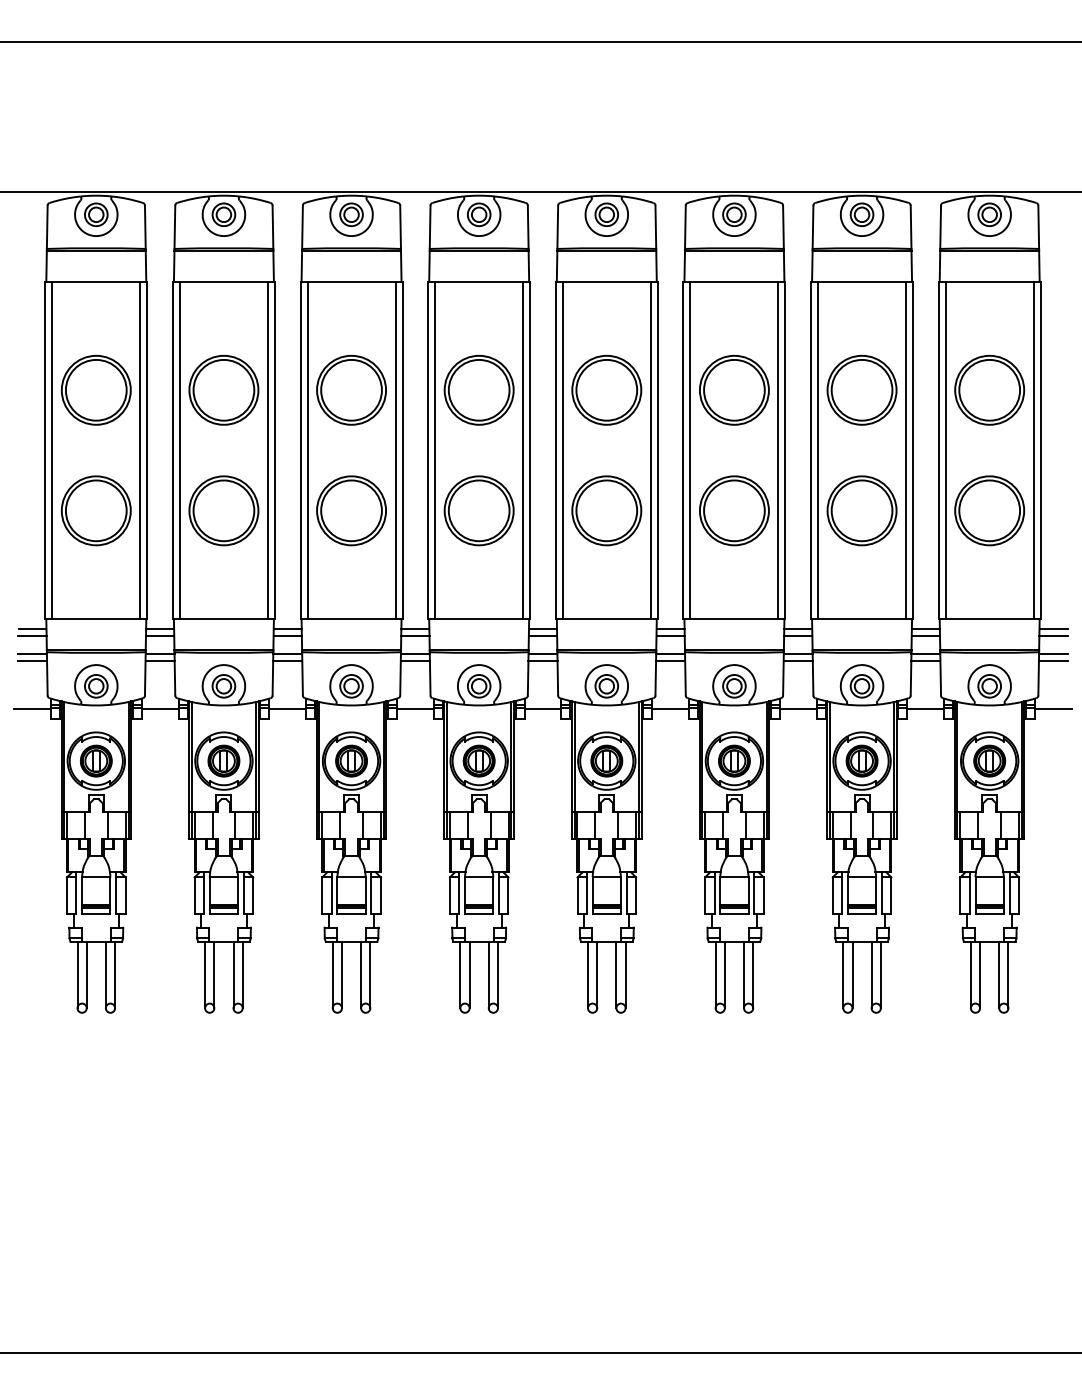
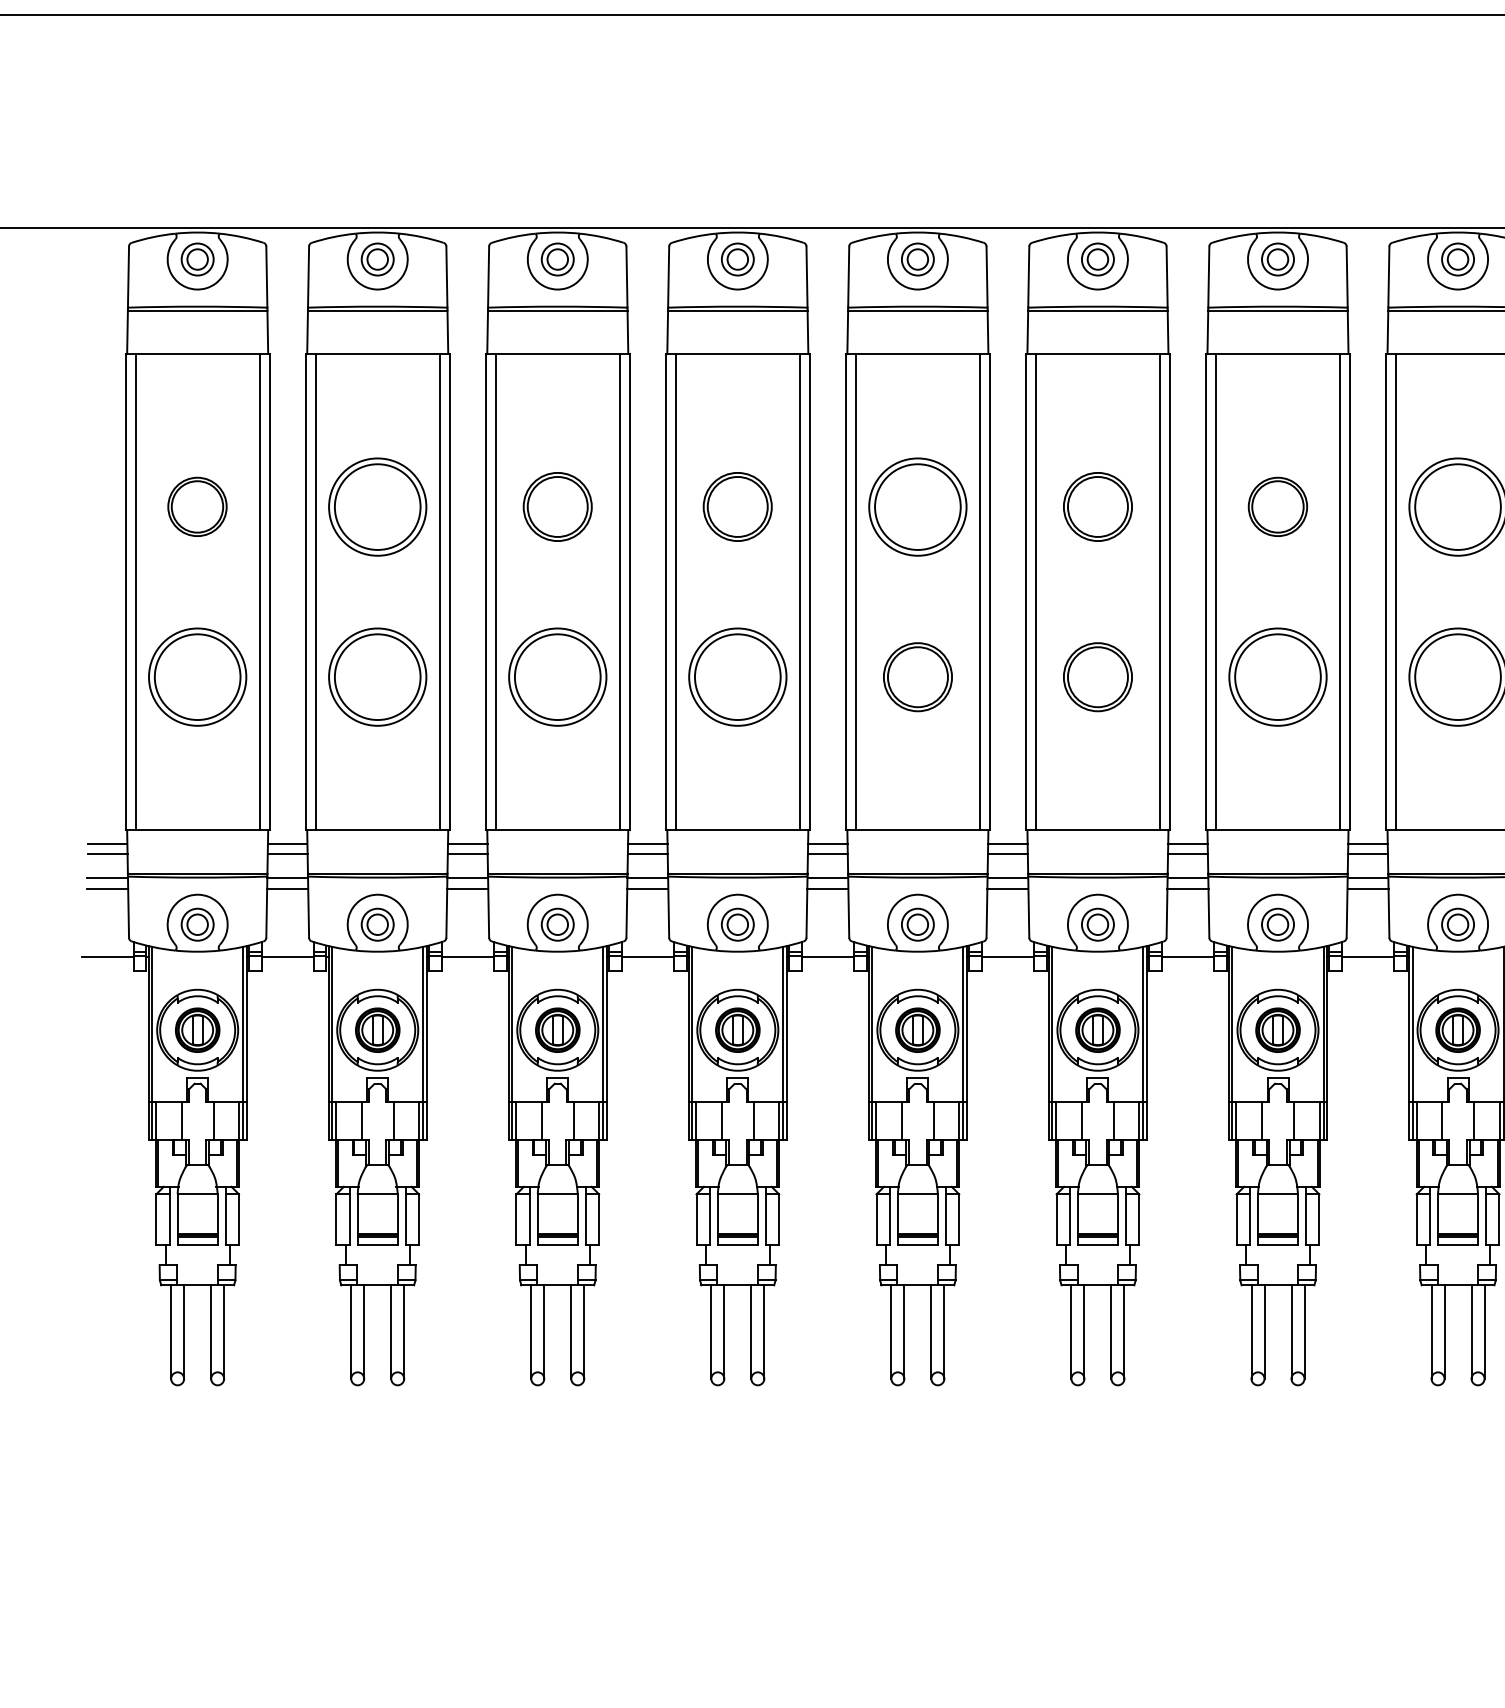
part: (95, 389) -> (196, 505), size x0.6
part: (351, 389) -> (557, 505), size x0.7
part: (478, 389) -> (736, 505), size x0.7
part: (734, 389) -> (1098, 505), size x0.7
part: (861, 389) -> (1277, 505), size x0.6
part: (606, 510) -> (917, 676), size x0.7
part: (734, 510) -> (1098, 676), size x0.7

